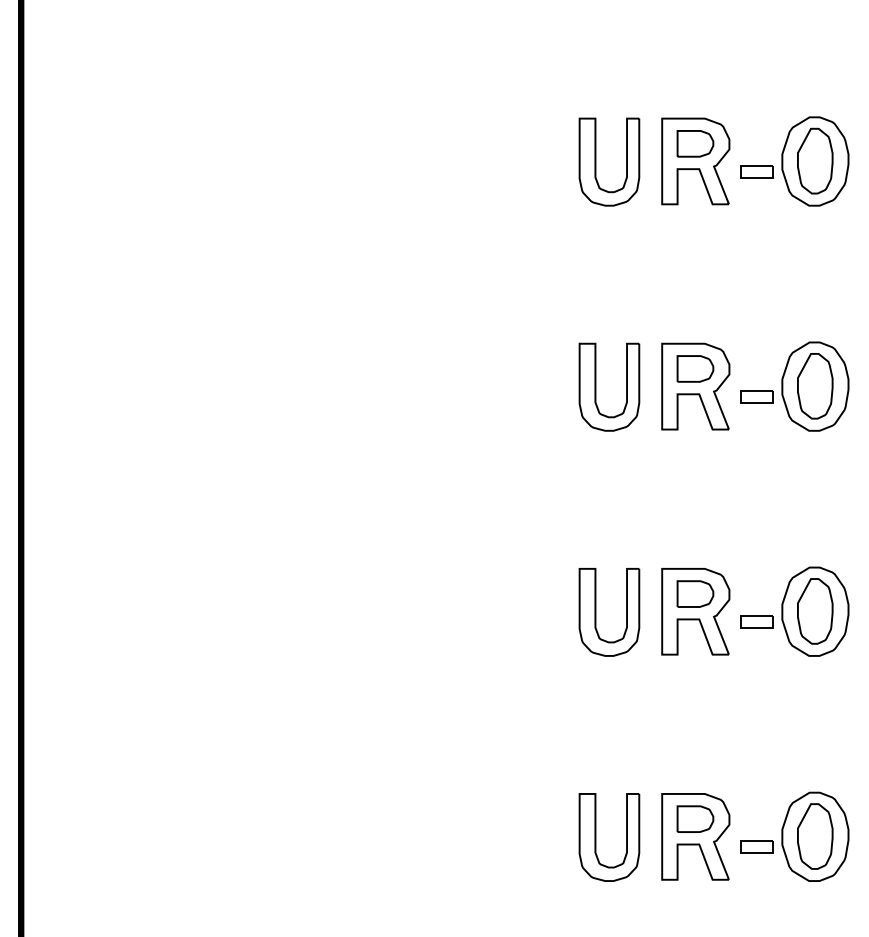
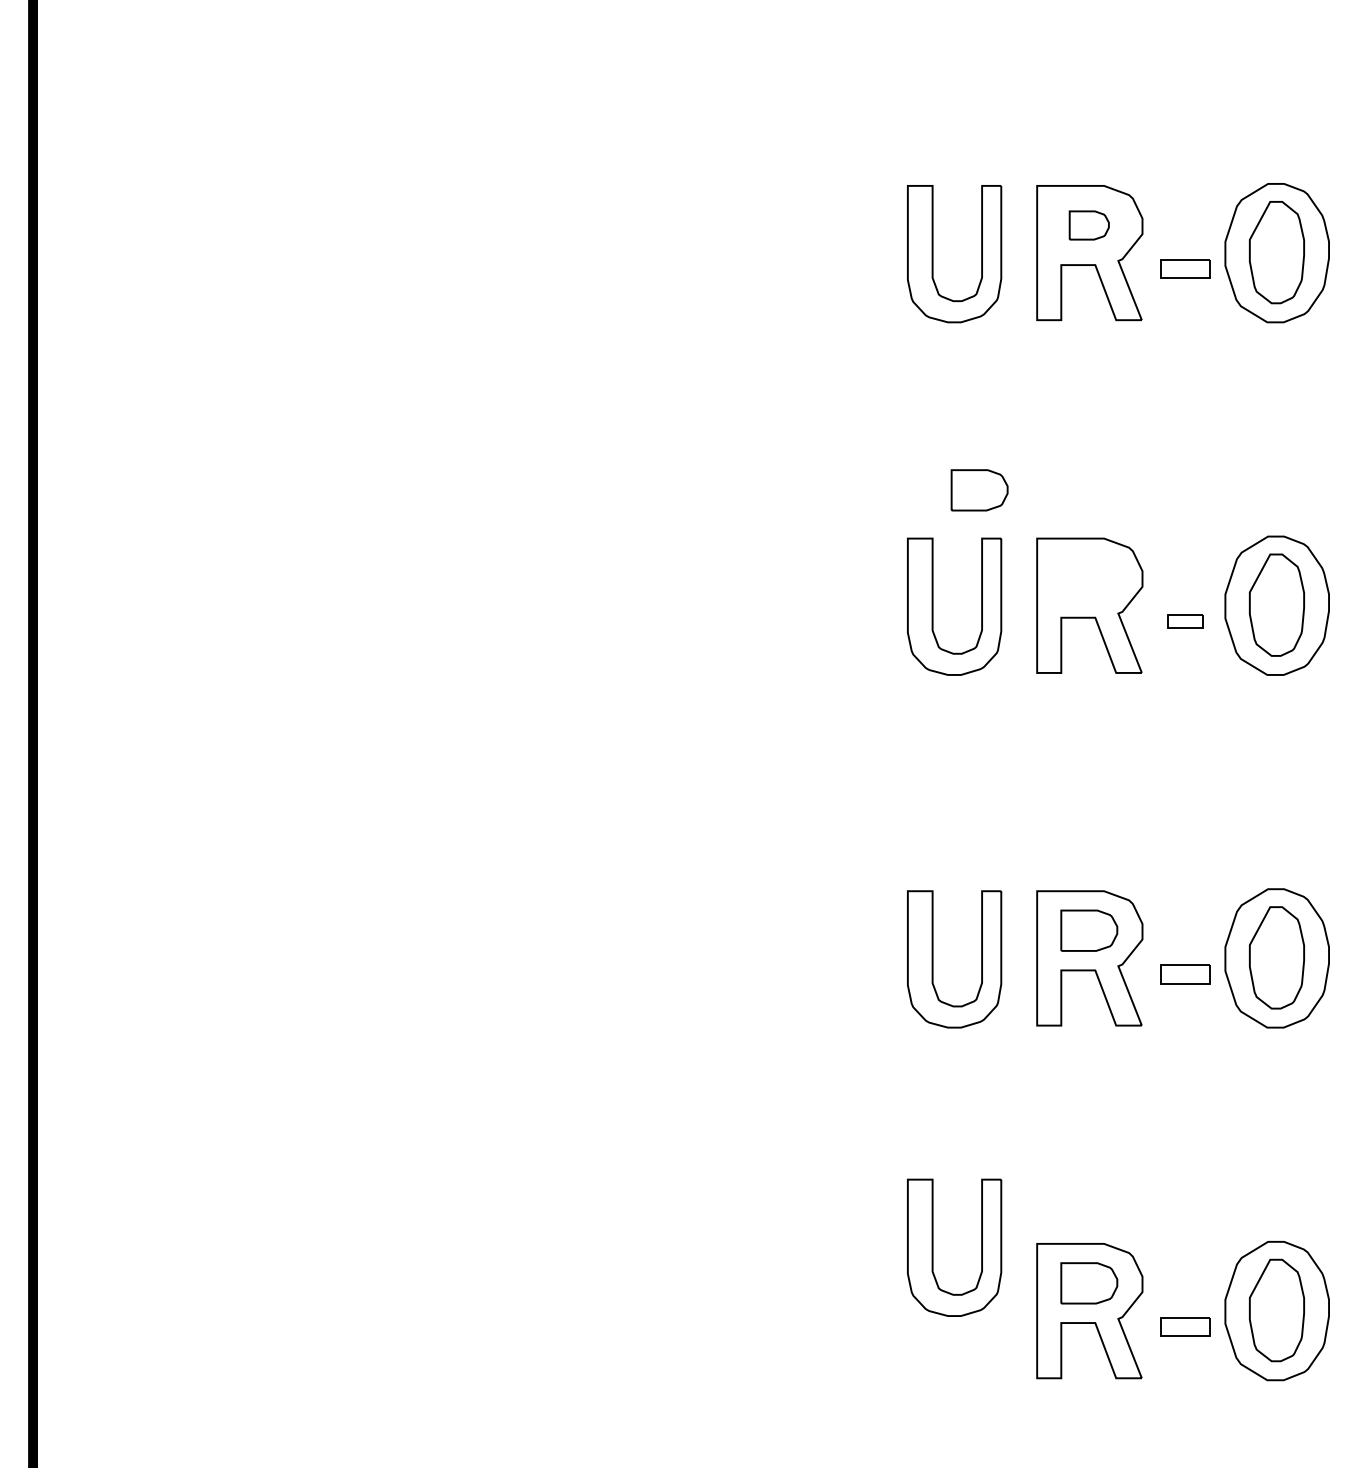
part: (695, 143) -> (1089, 224), size x0.7
part: (695, 368) -> (979, 489), moved
part: (756, 396) -> (1184, 621), size x0.7
part: (596, 837) -> (934, 1247), moved

